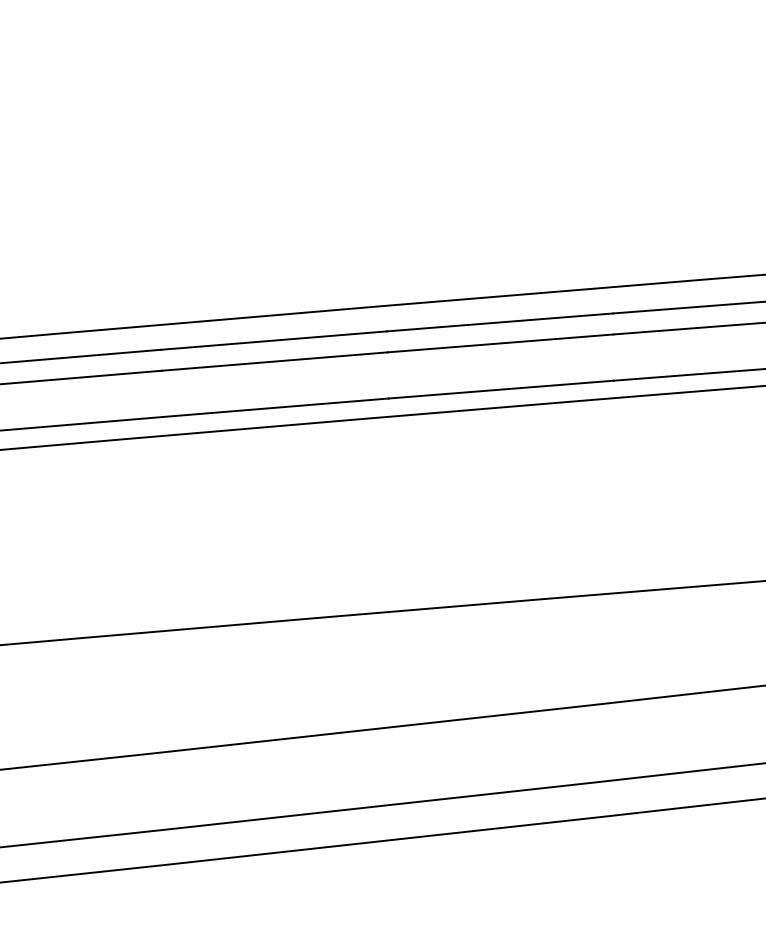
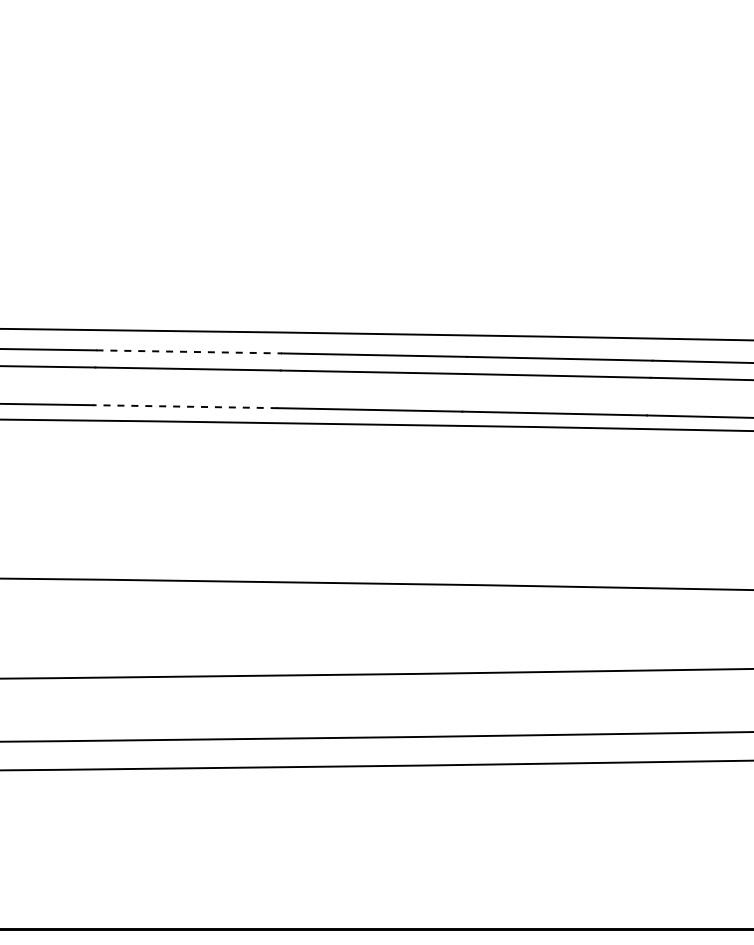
line: (274, 340) -> (189, 351), solid -> dashed
line: (275, 407) -> (184, 406), solid -> dashed

